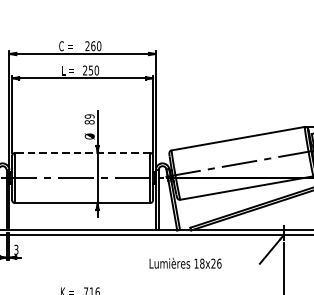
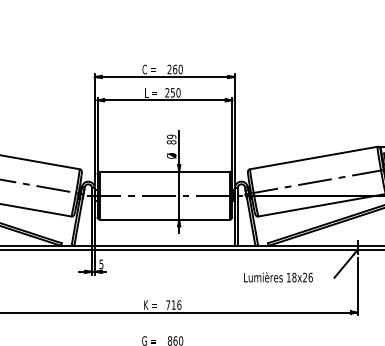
line: (82, 152) -> (164, 171), dashed -> solid
text: (16, 248) -> (101, 263), 3 -> 5
text: (185, 263) -> (278, 277), moved

